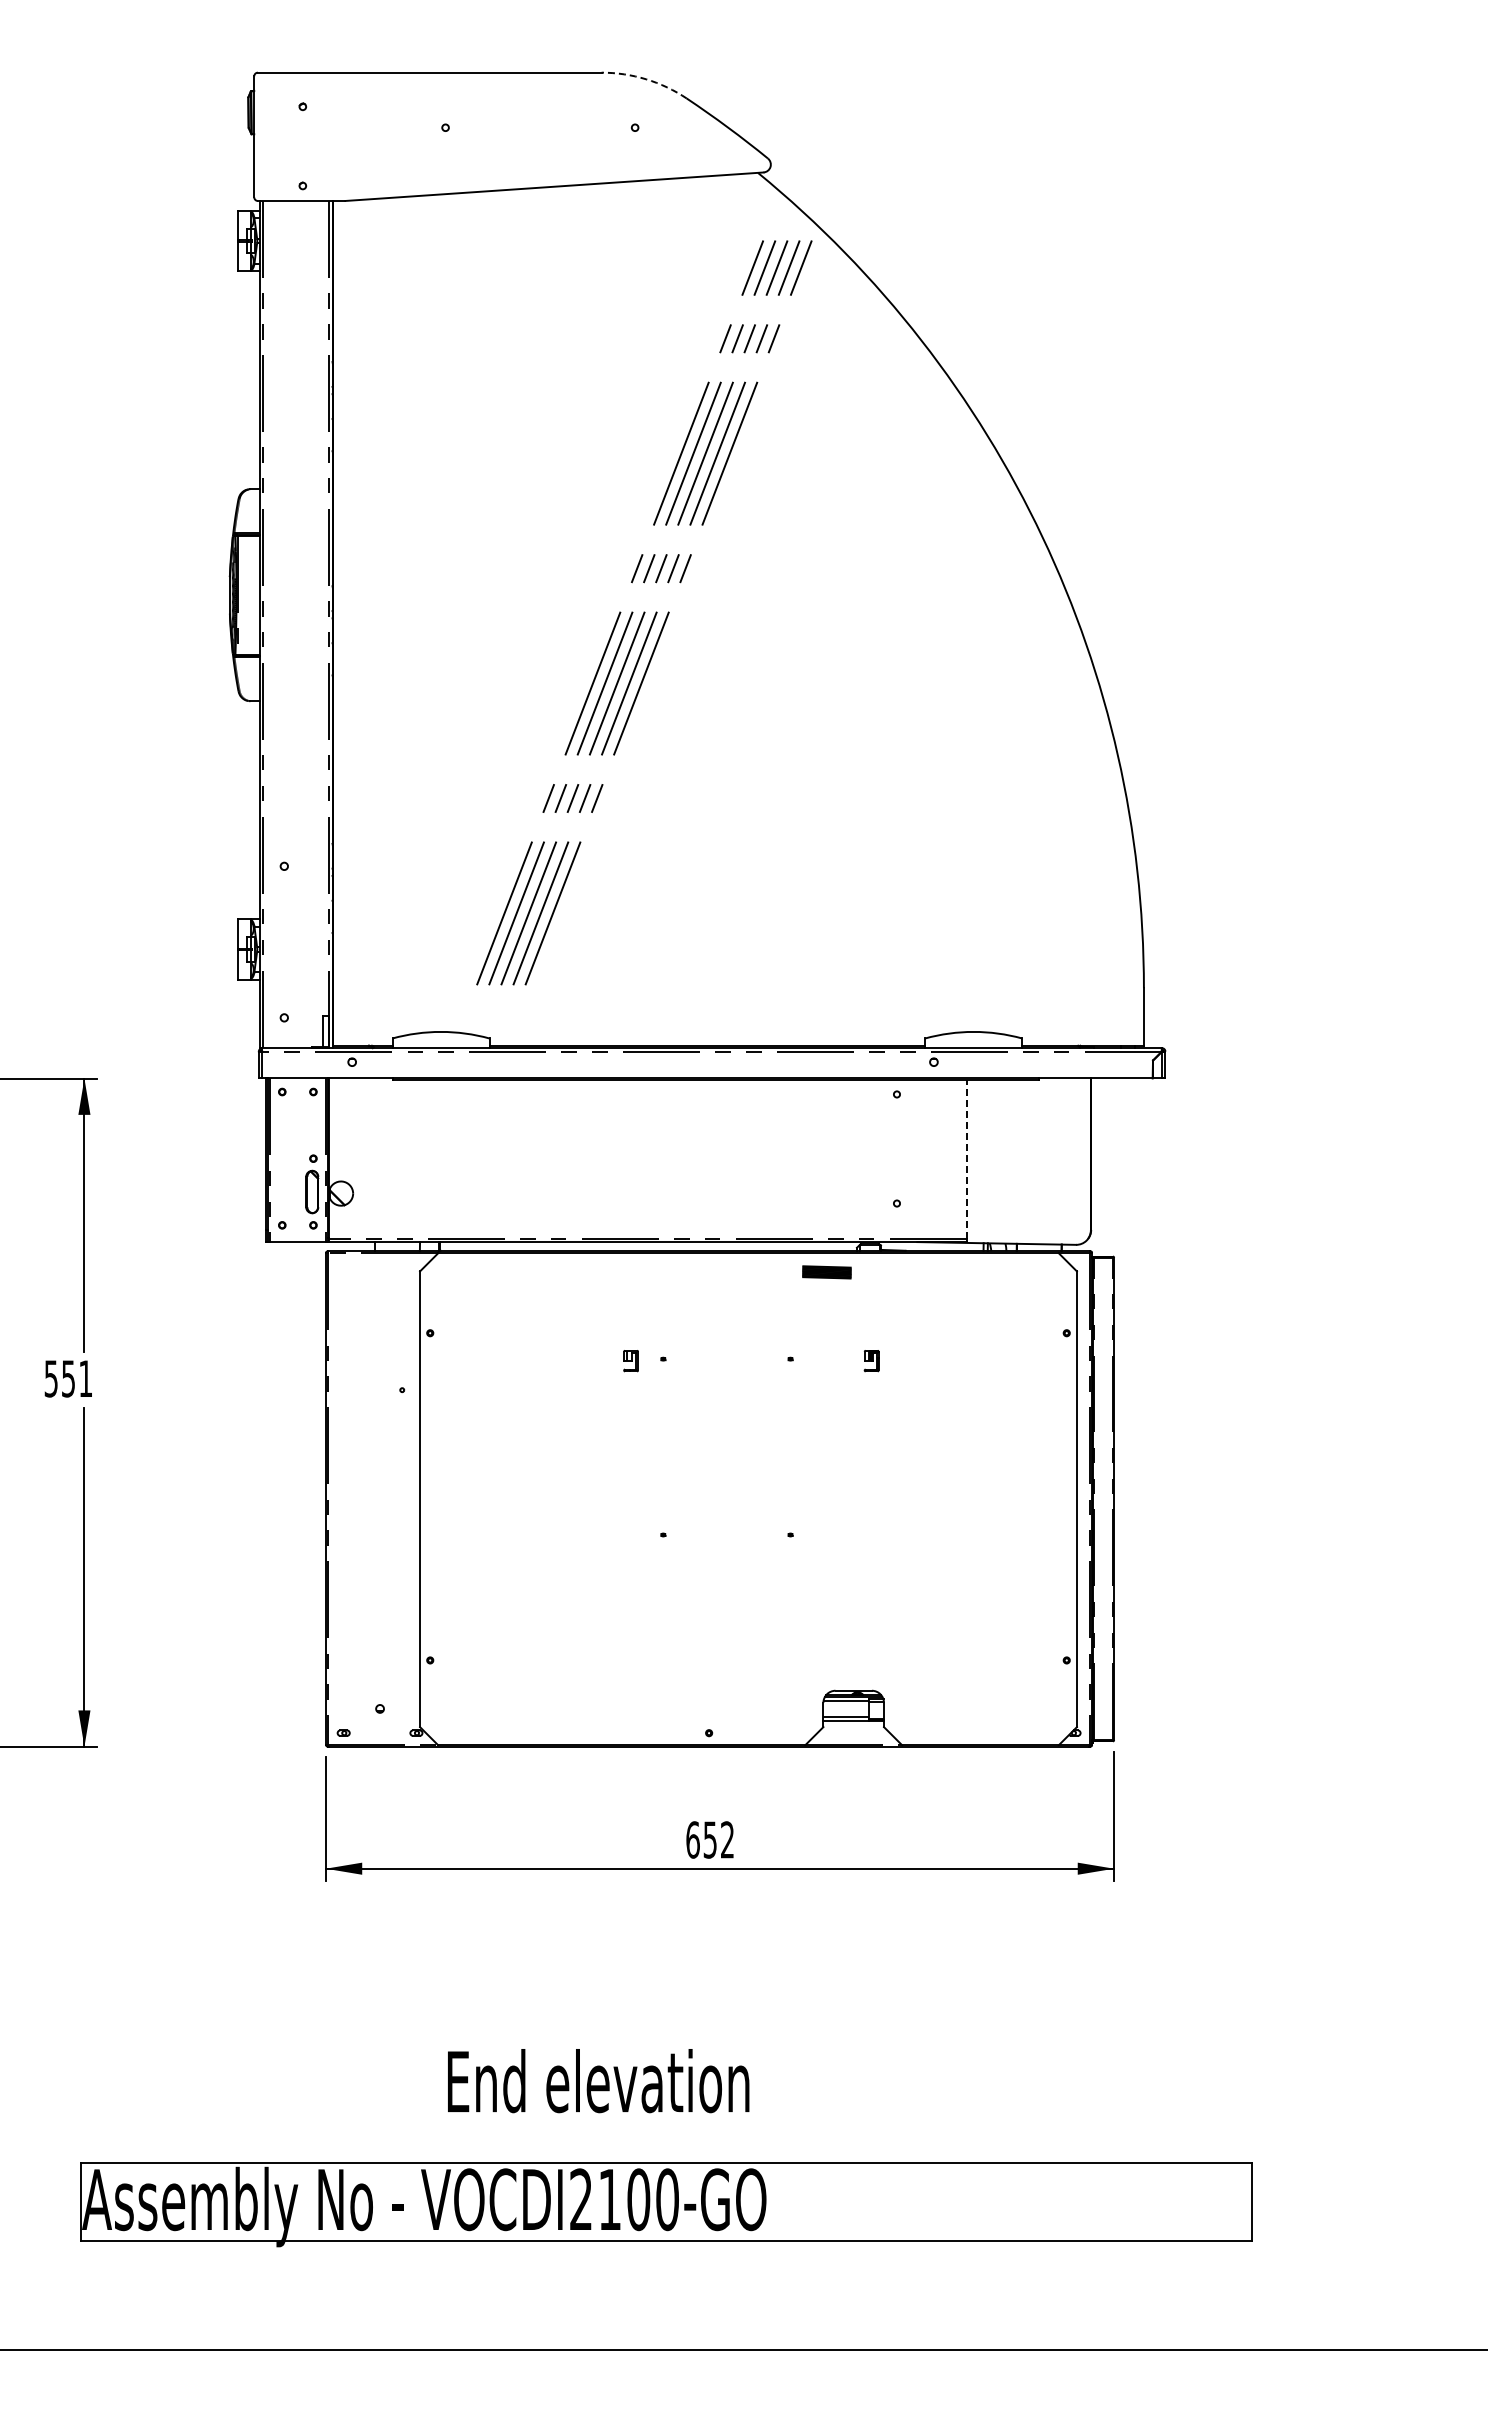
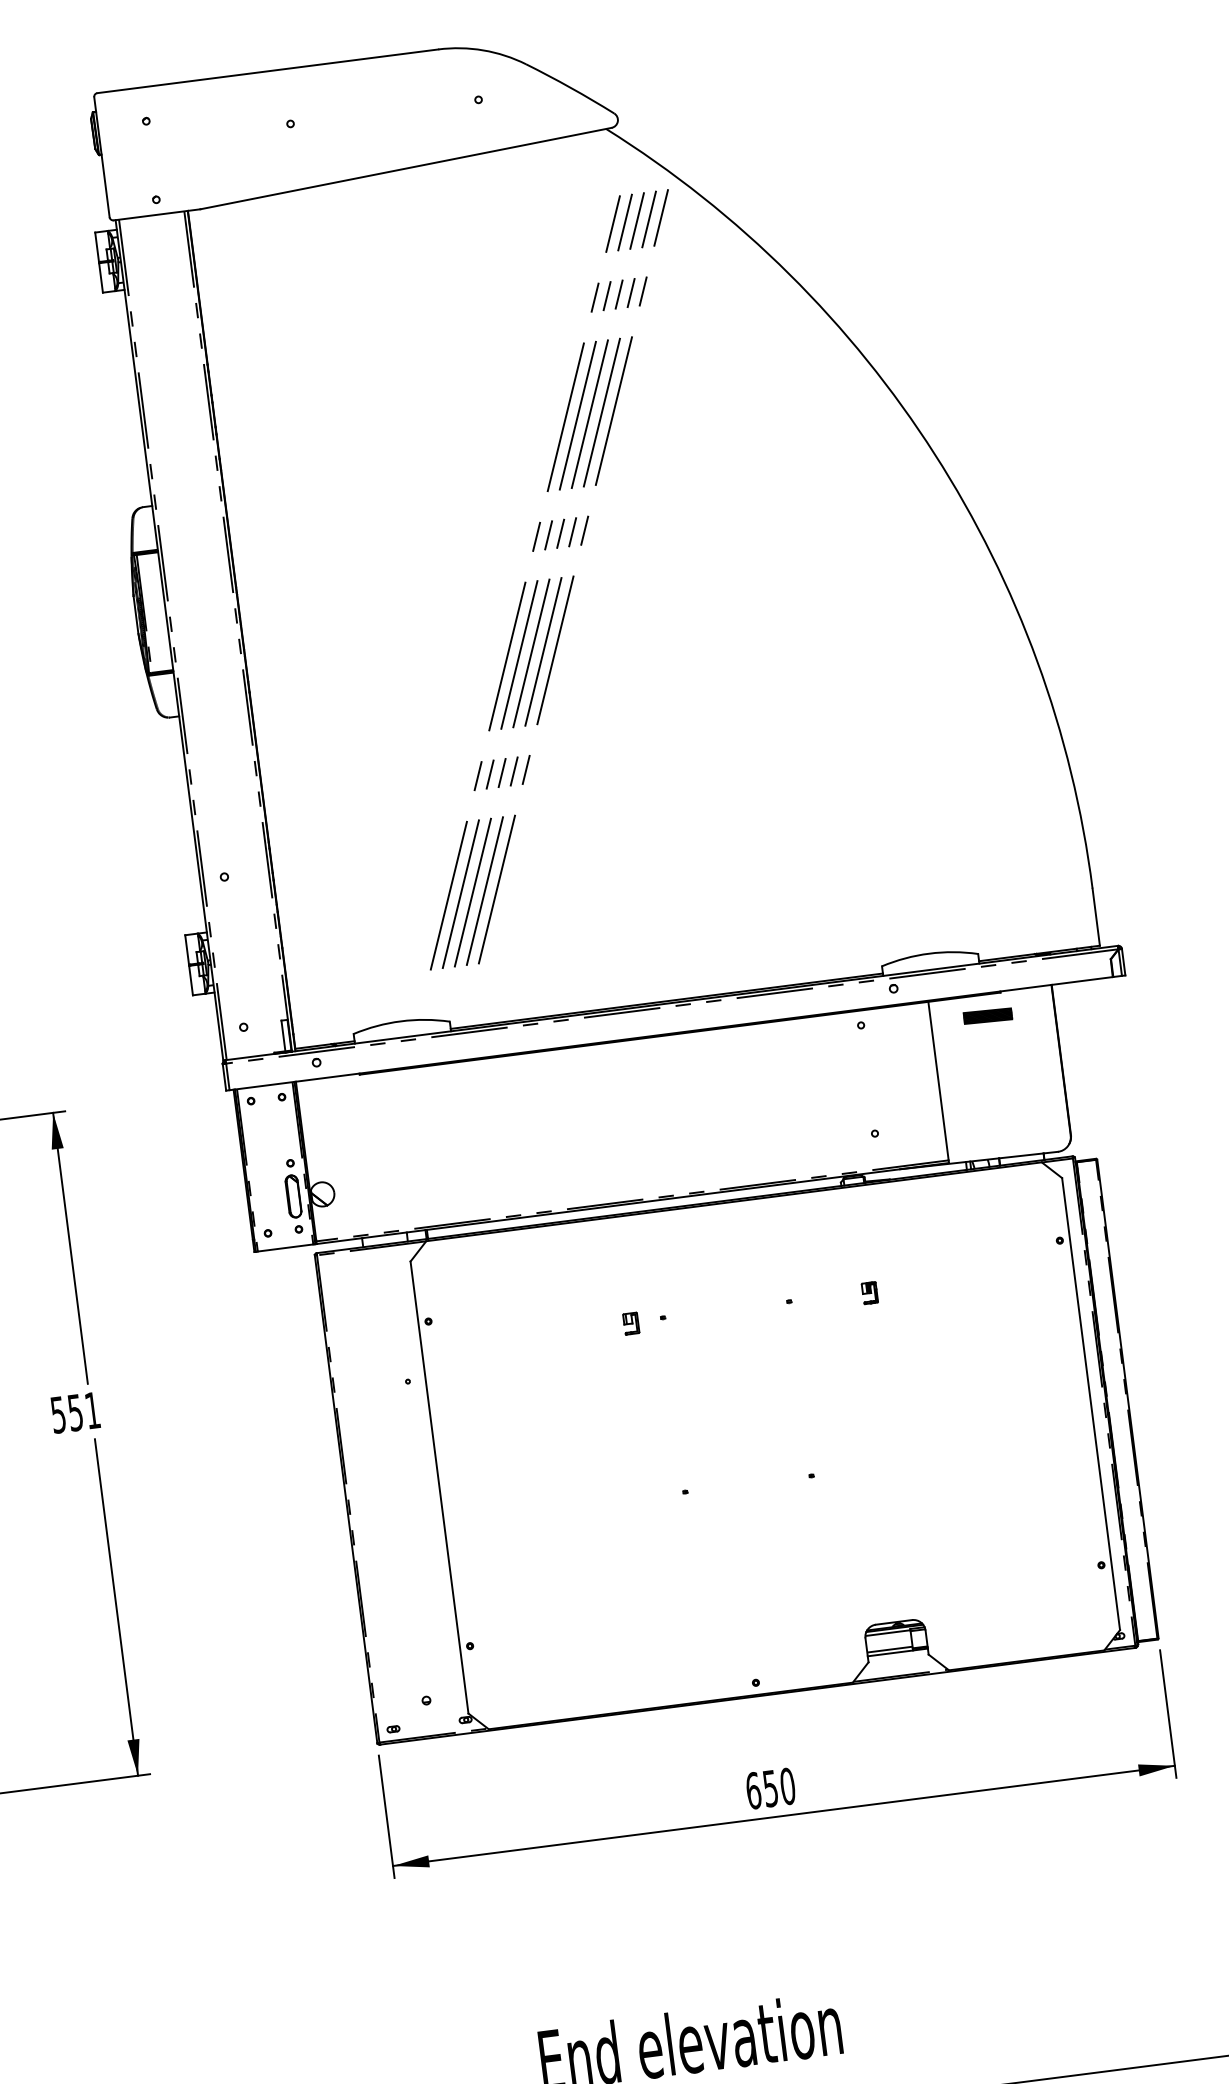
arc: (646, 79) -> (483, 50), dashed -> solid
line: (966, 1159) -> (938, 1081), dashed -> solid
part: (826, 1272) -> (987, 1016), moved
text: (727, 1839) -> (787, 1785), 652 -> 650

